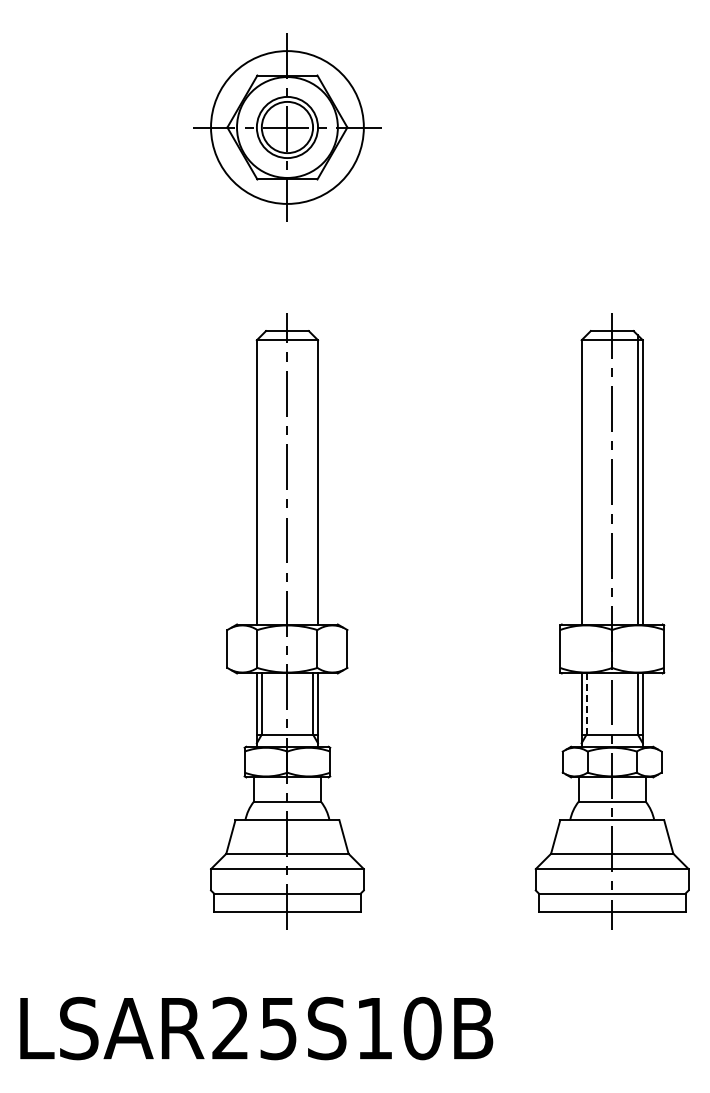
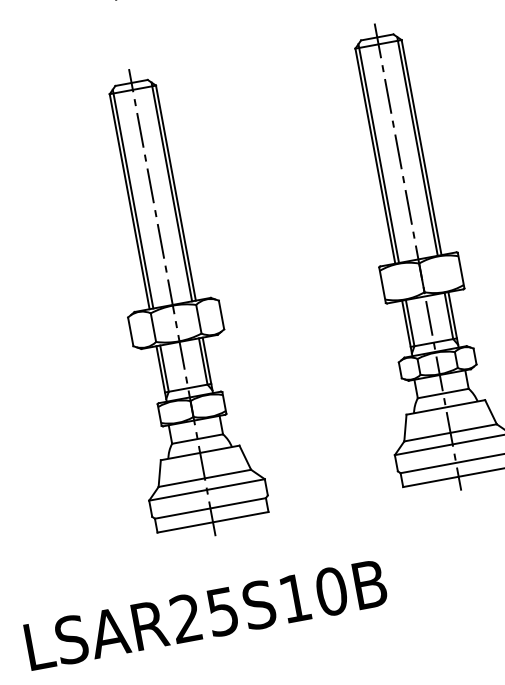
line: (261, 479) -> (132, 198), added
line: (313, 479) -> (172, 191), added
line: (586, 479) -> (378, 153), added
line: (586, 704) -> (410, 323), dashed -> solid

